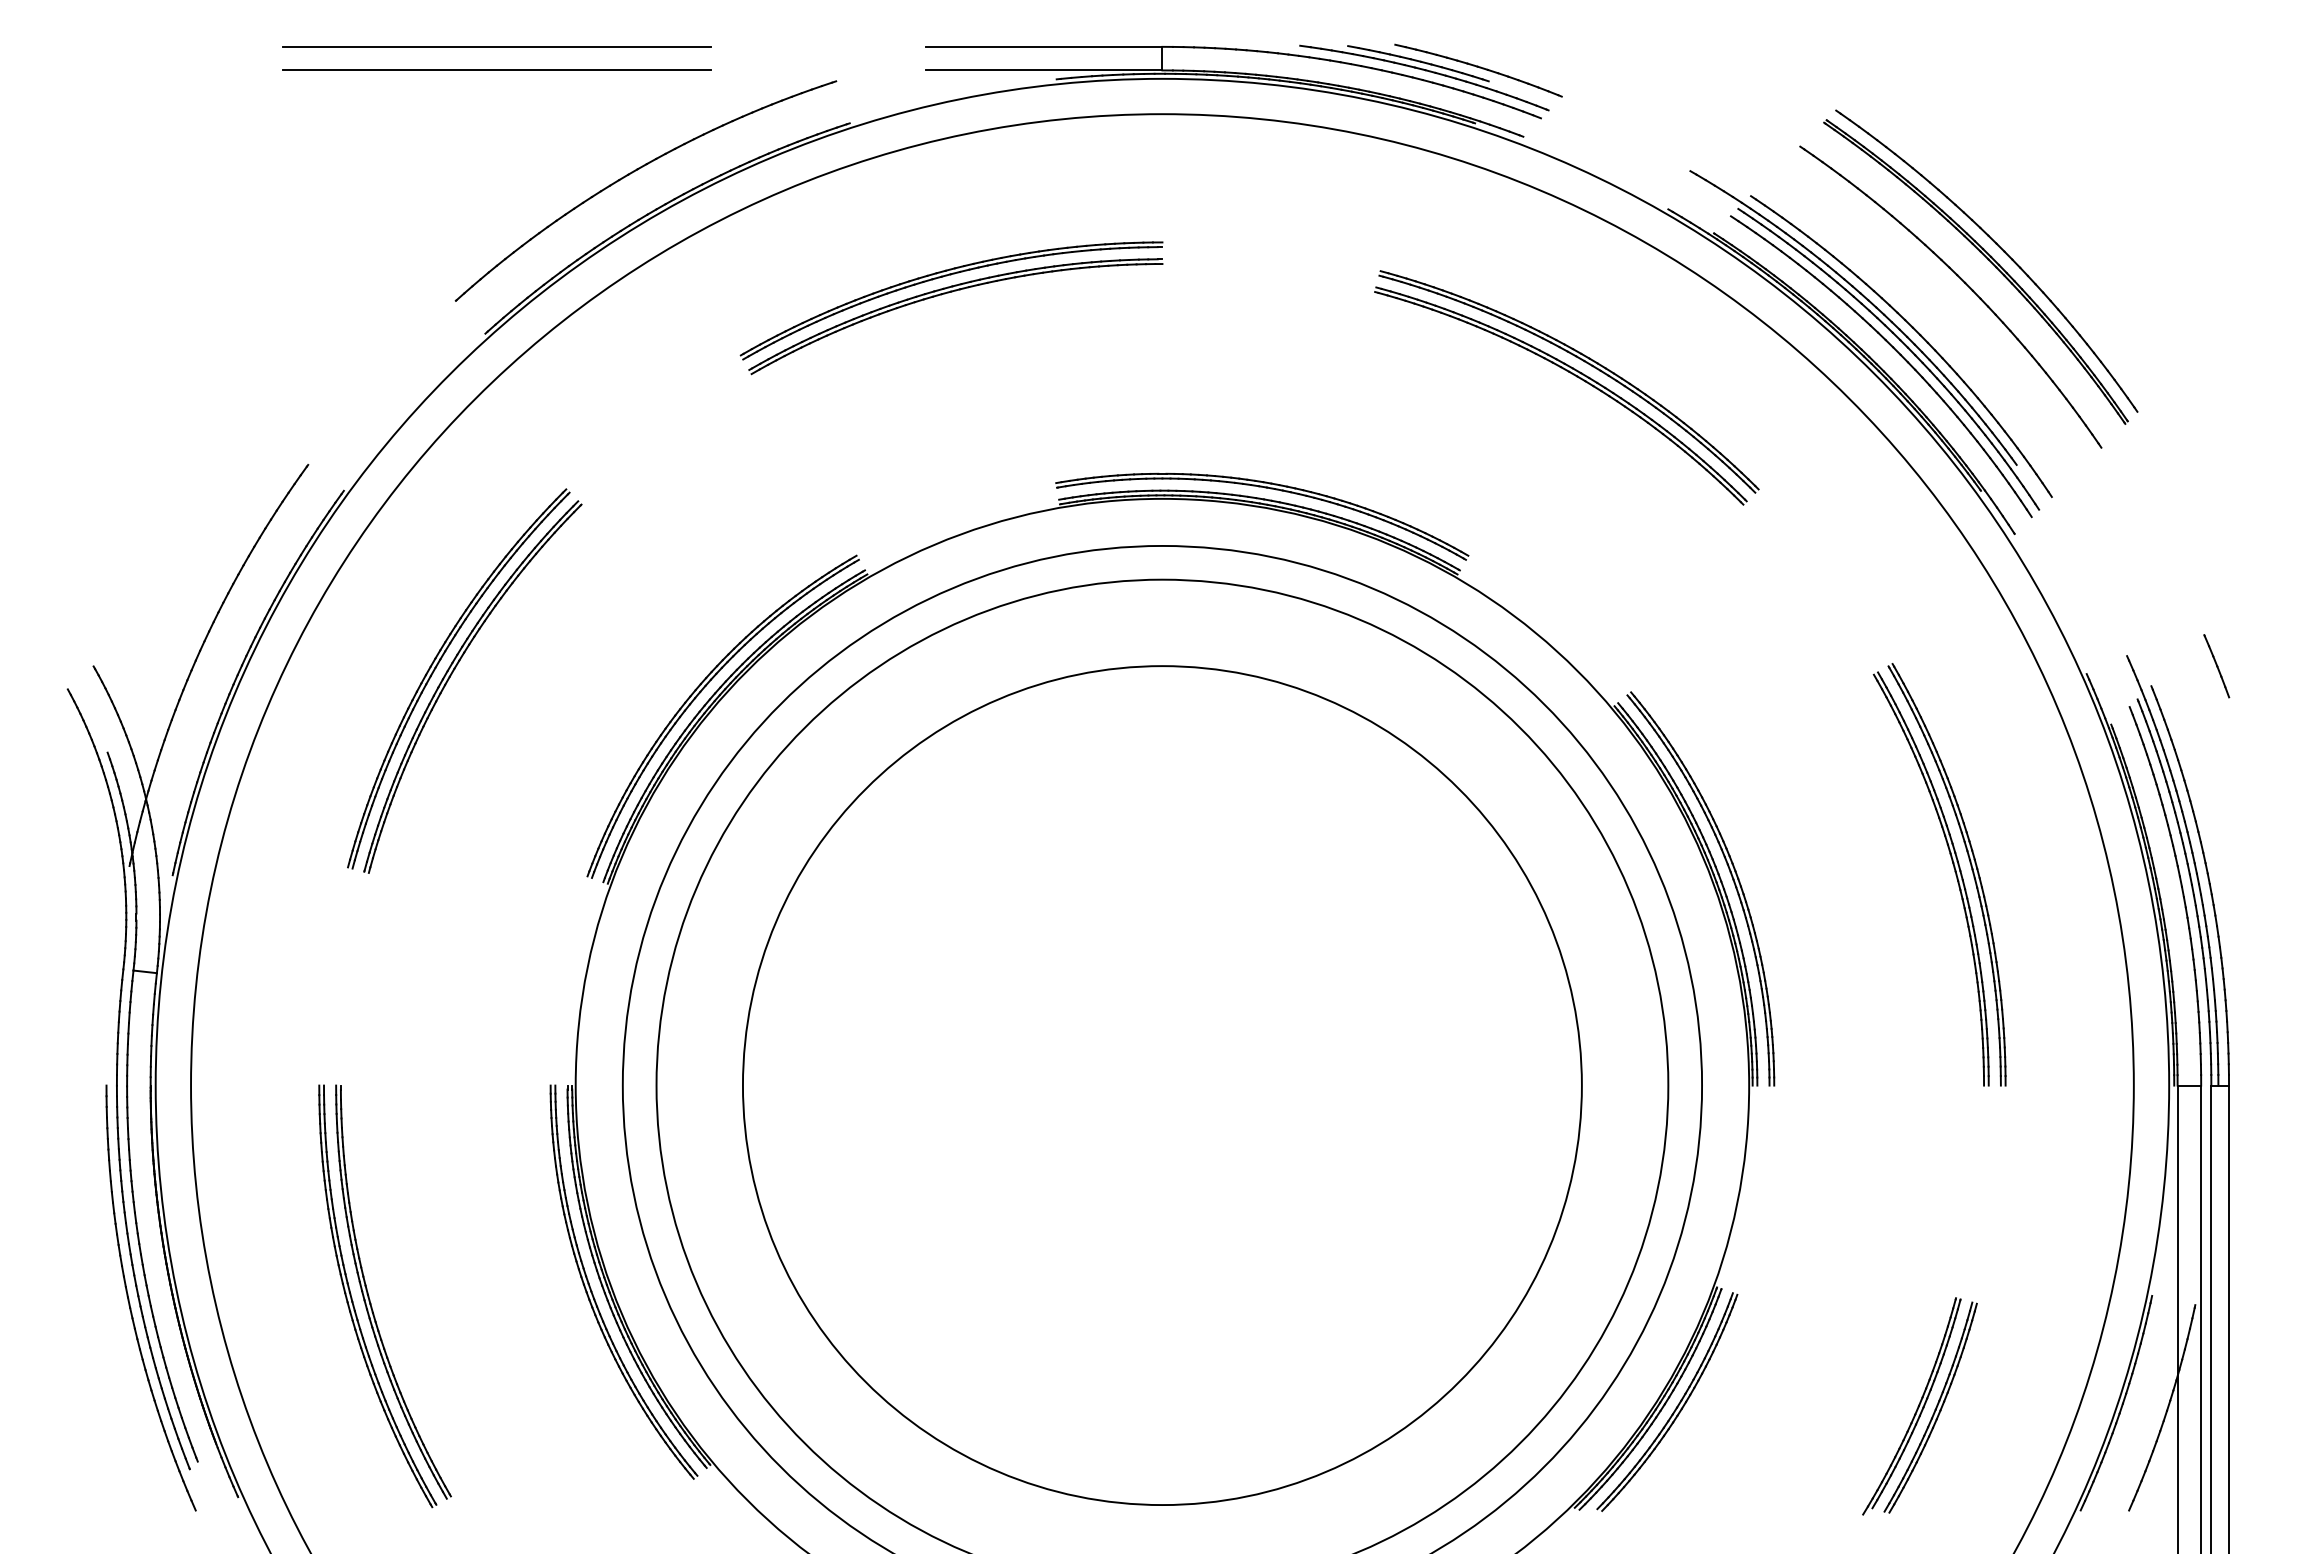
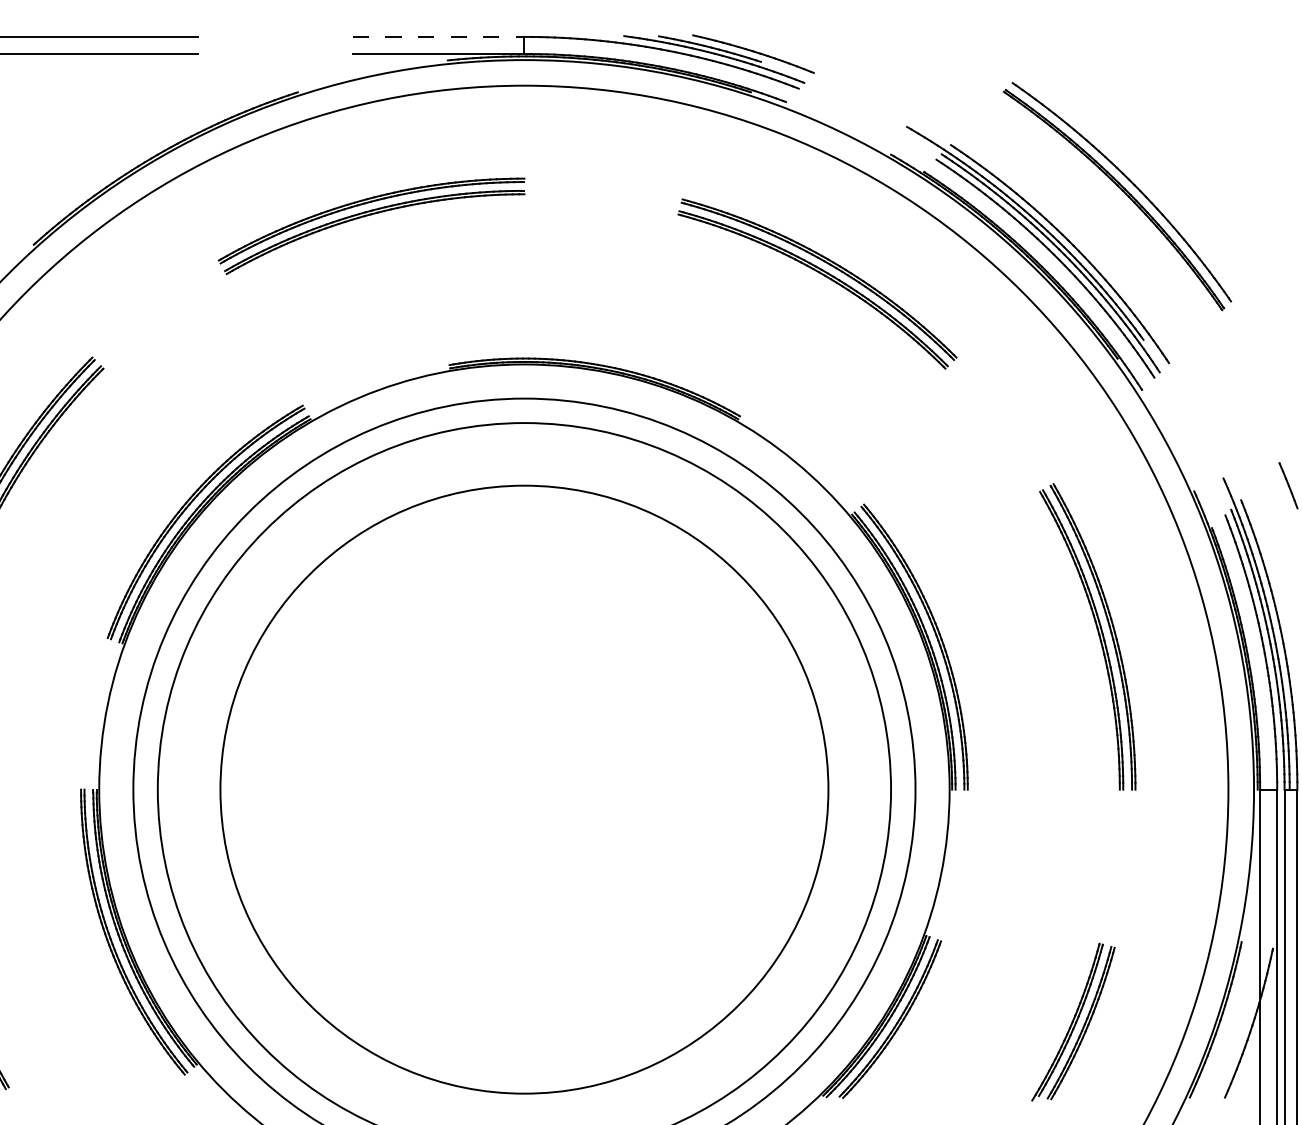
line: (1044, 46) -> (438, 36), solid -> dashed
part: (634, 172) -> (141, 127), removed
part: (1963, 282) -> (1104, 207), removed
part: (1264, 488) -> (598, 356), removed

